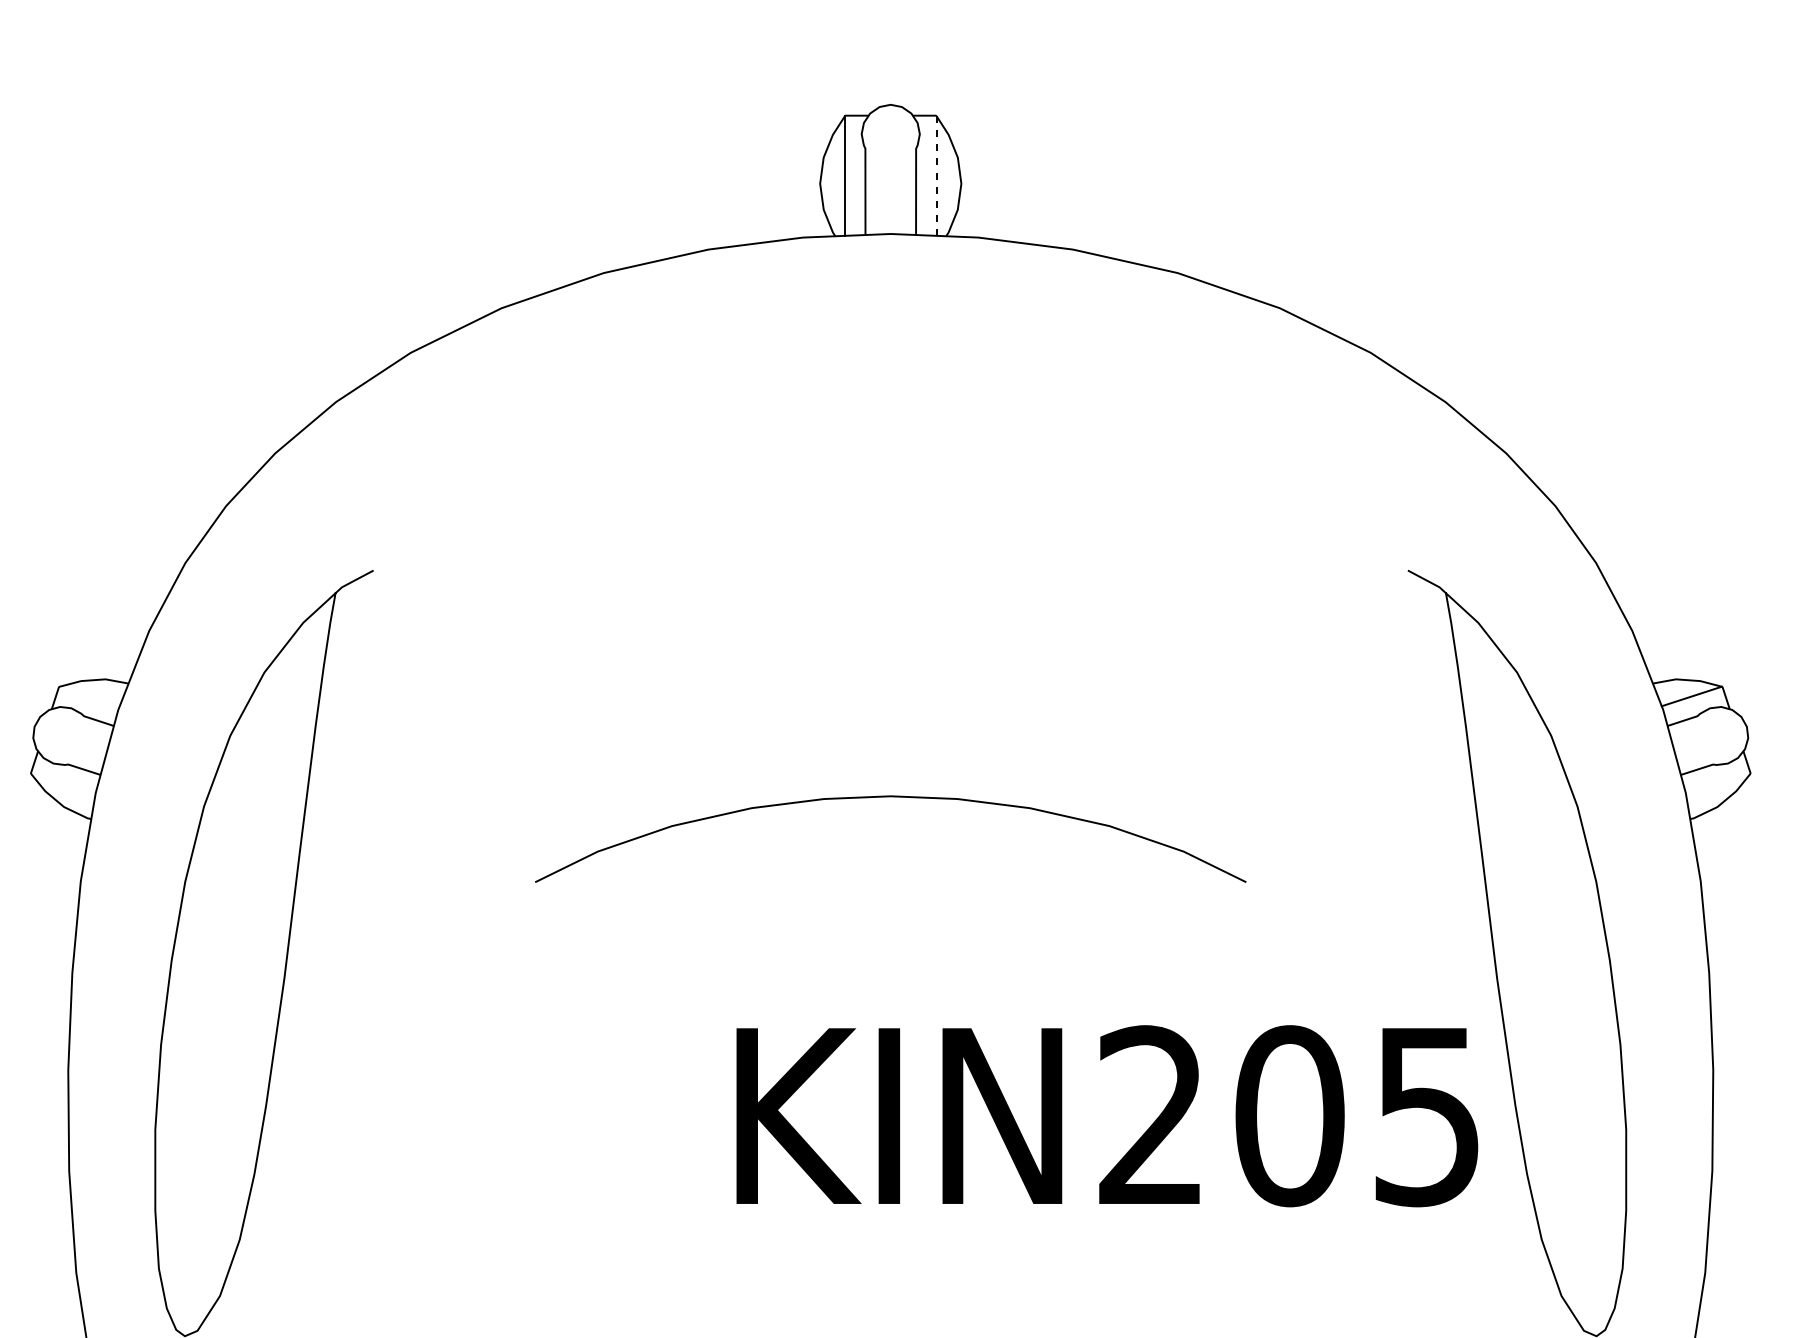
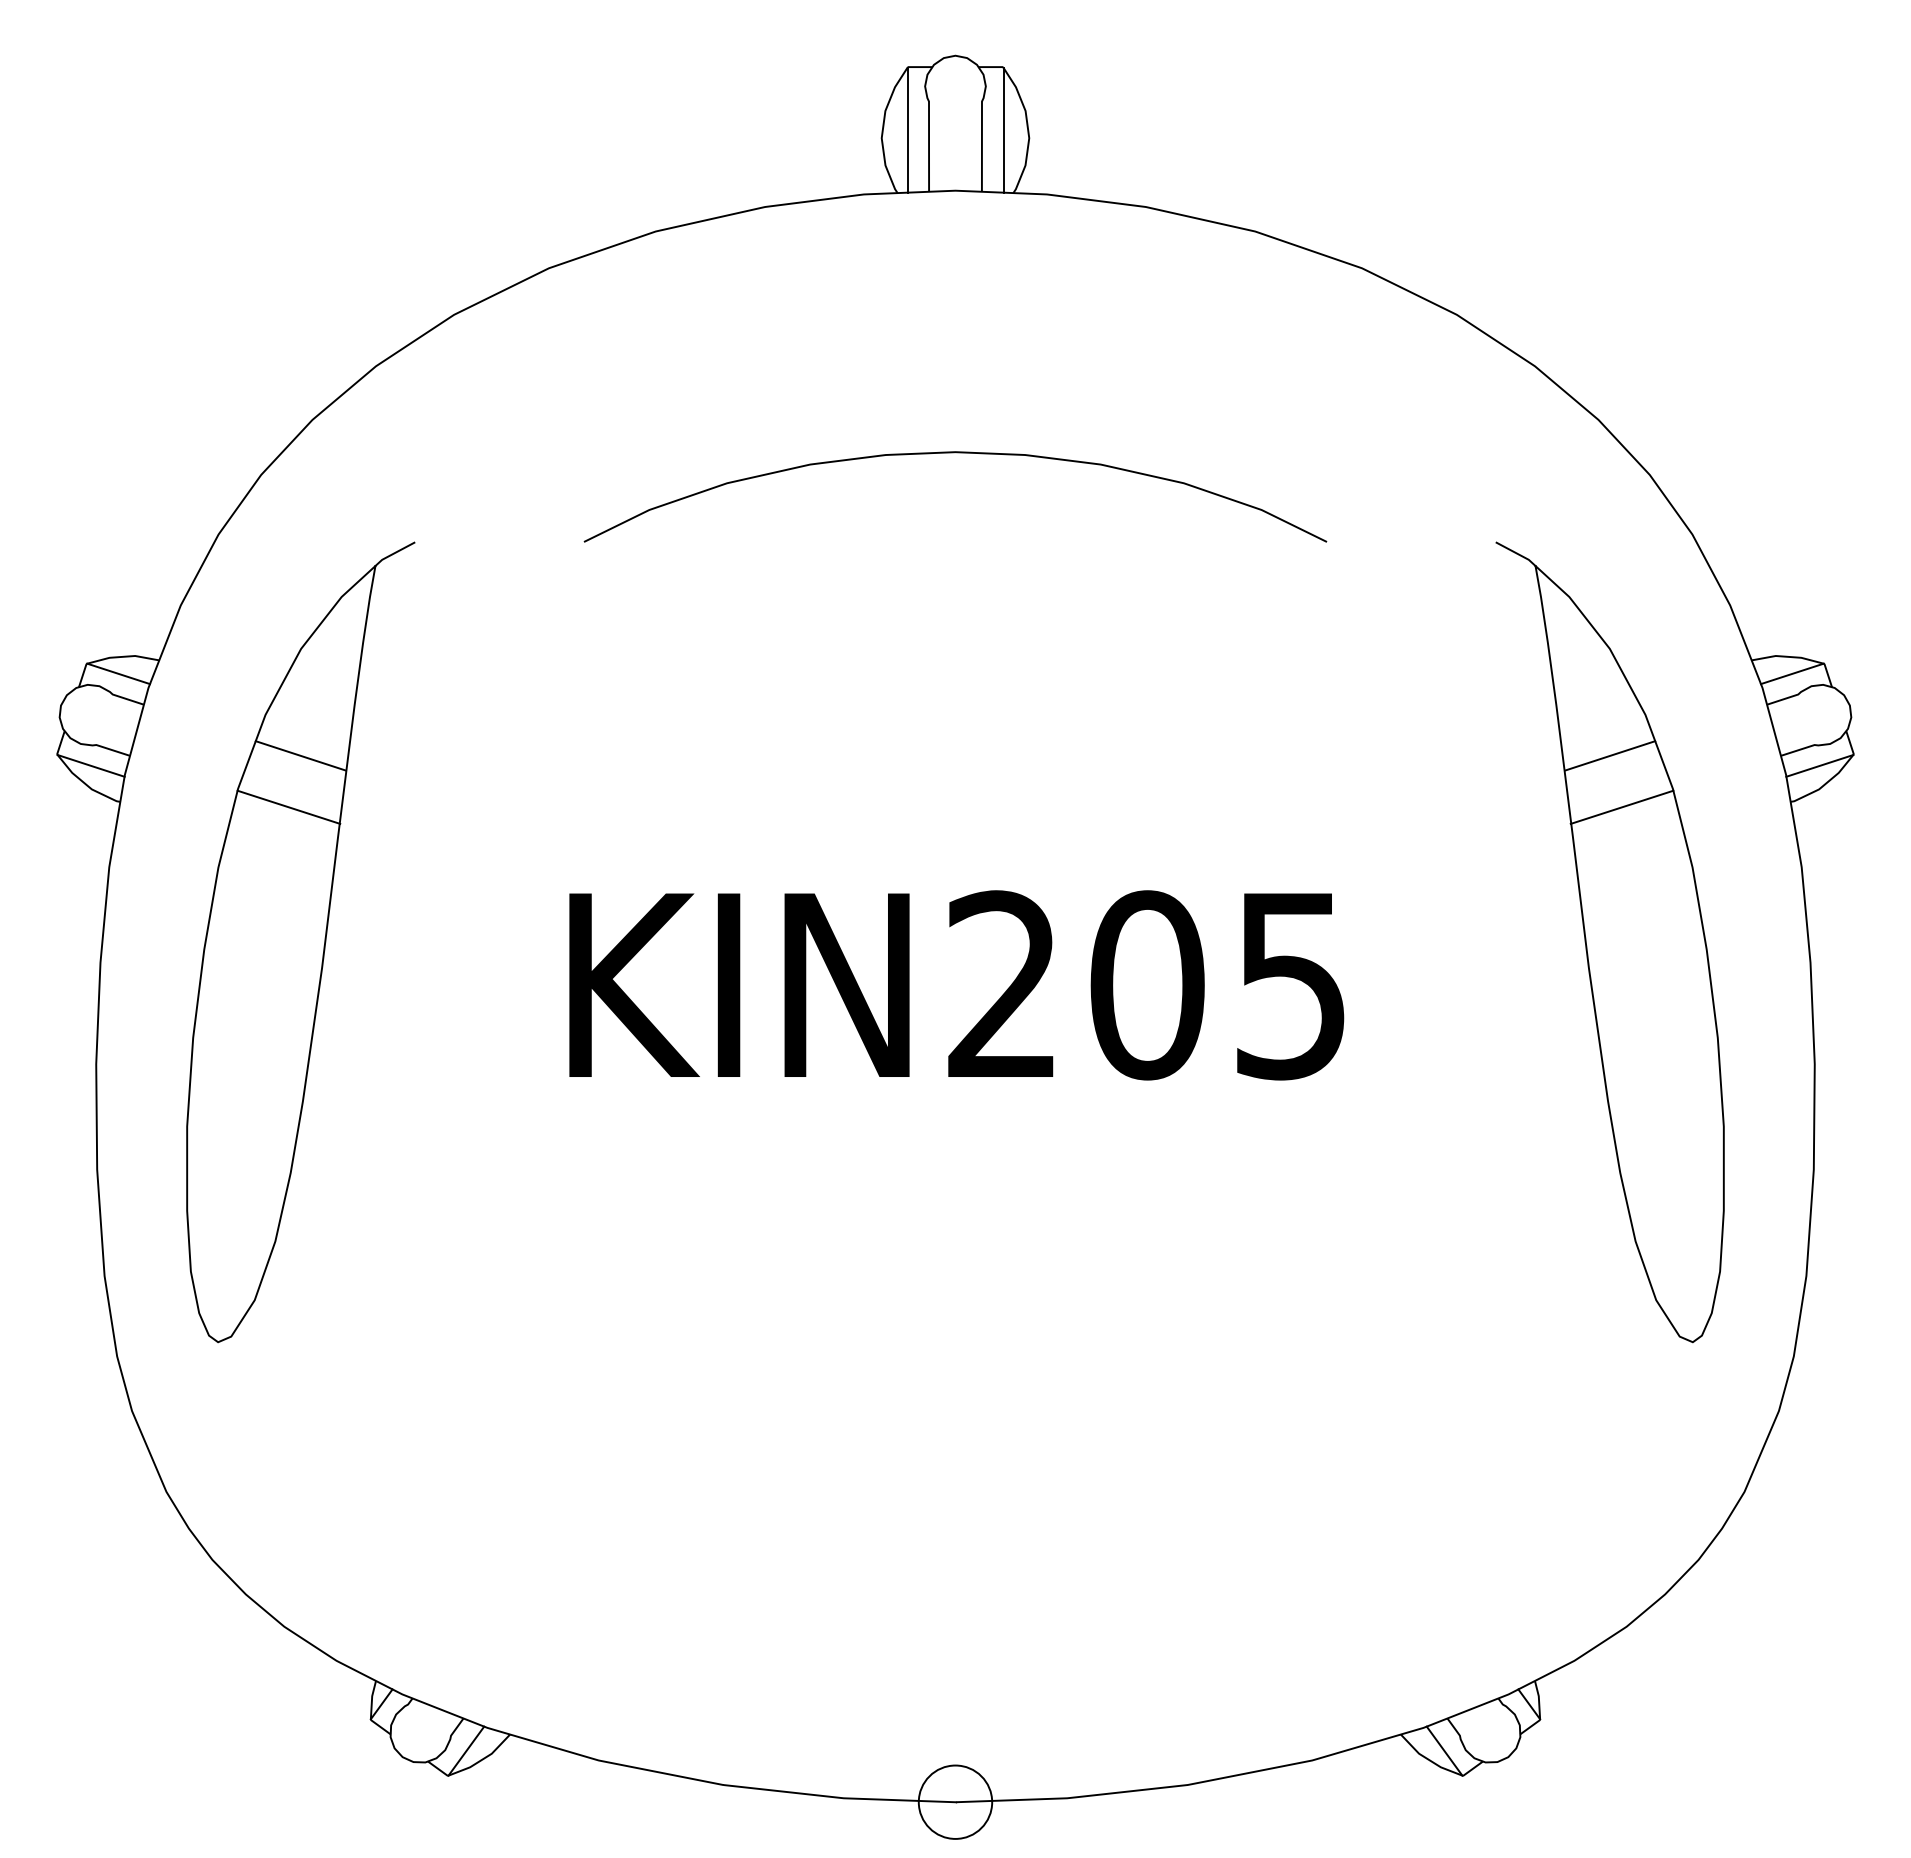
line: (936, 176) -> (1003, 130), dashed -> solid
line: (89, 696) -> (118, 673), added
line: (263, 774) -> (300, 755), added
line: (1517, 774) -> (1610, 755), added
line: (62, 784) -> (90, 765), added
line: (1717, 784) -> (1819, 765), added
curve: (890, 797) -> (955, 453), moved
line: (252, 823) -> (288, 806), added
line: (1528, 823) -> (1621, 806), added
text: (1107, 1116) -> (956, 985), moved

